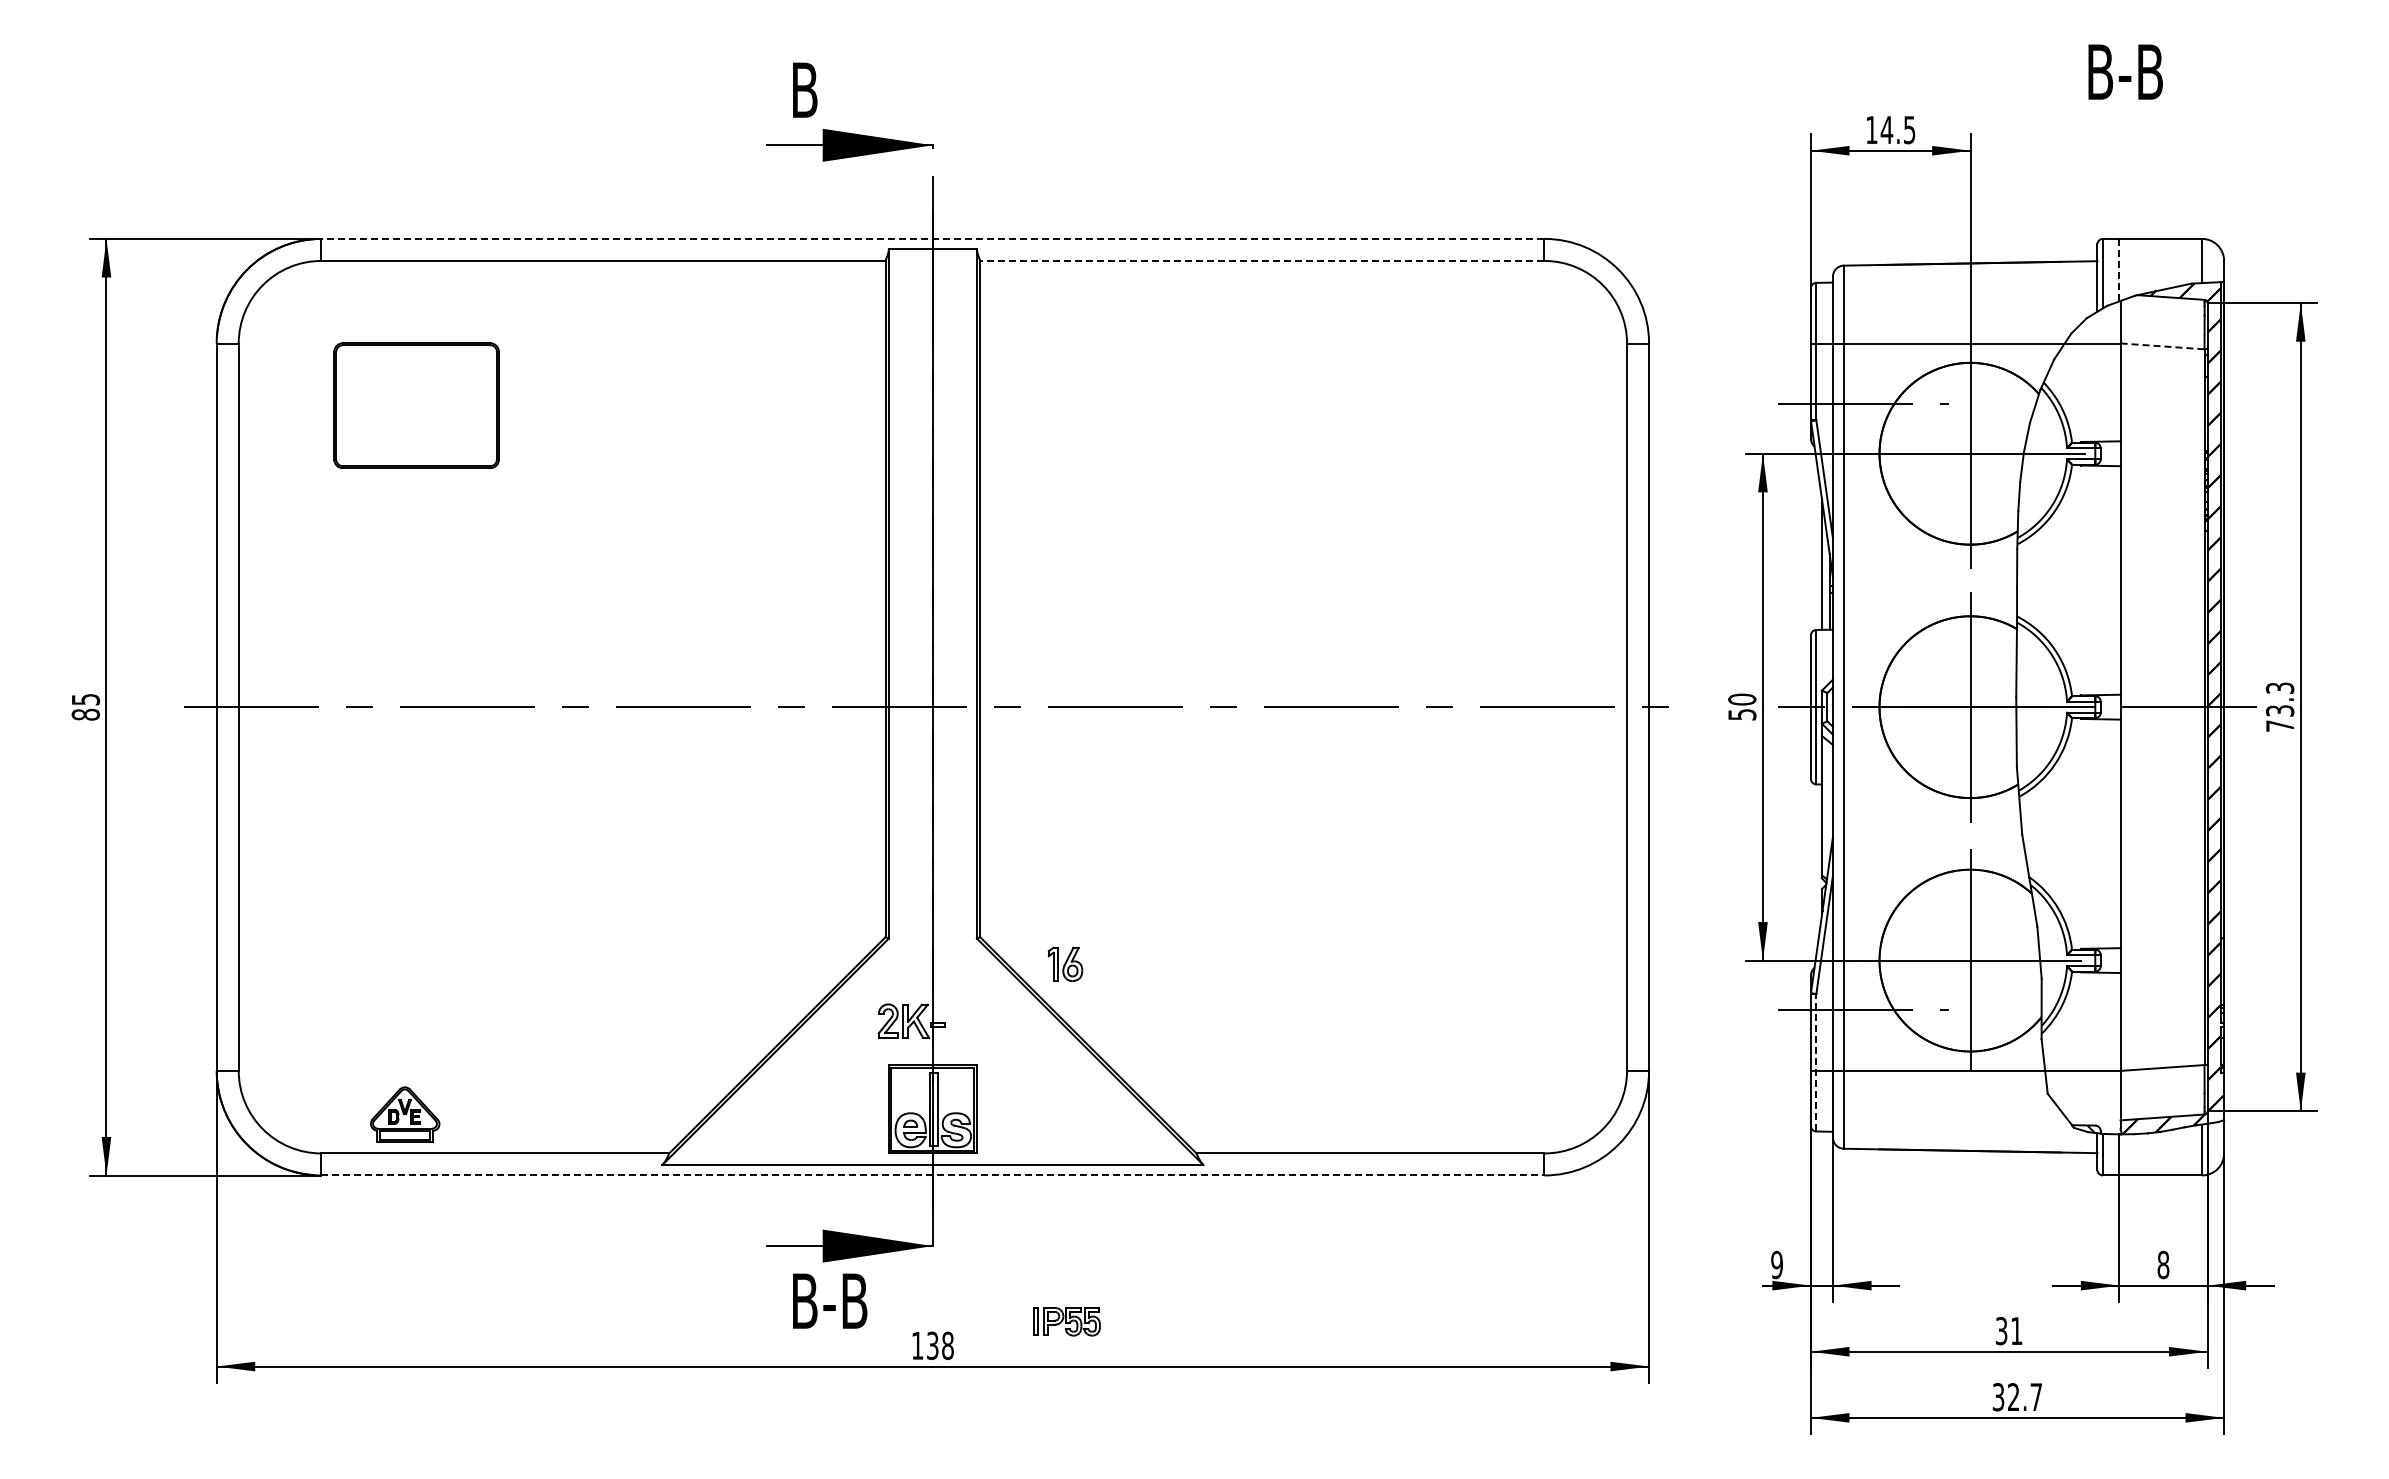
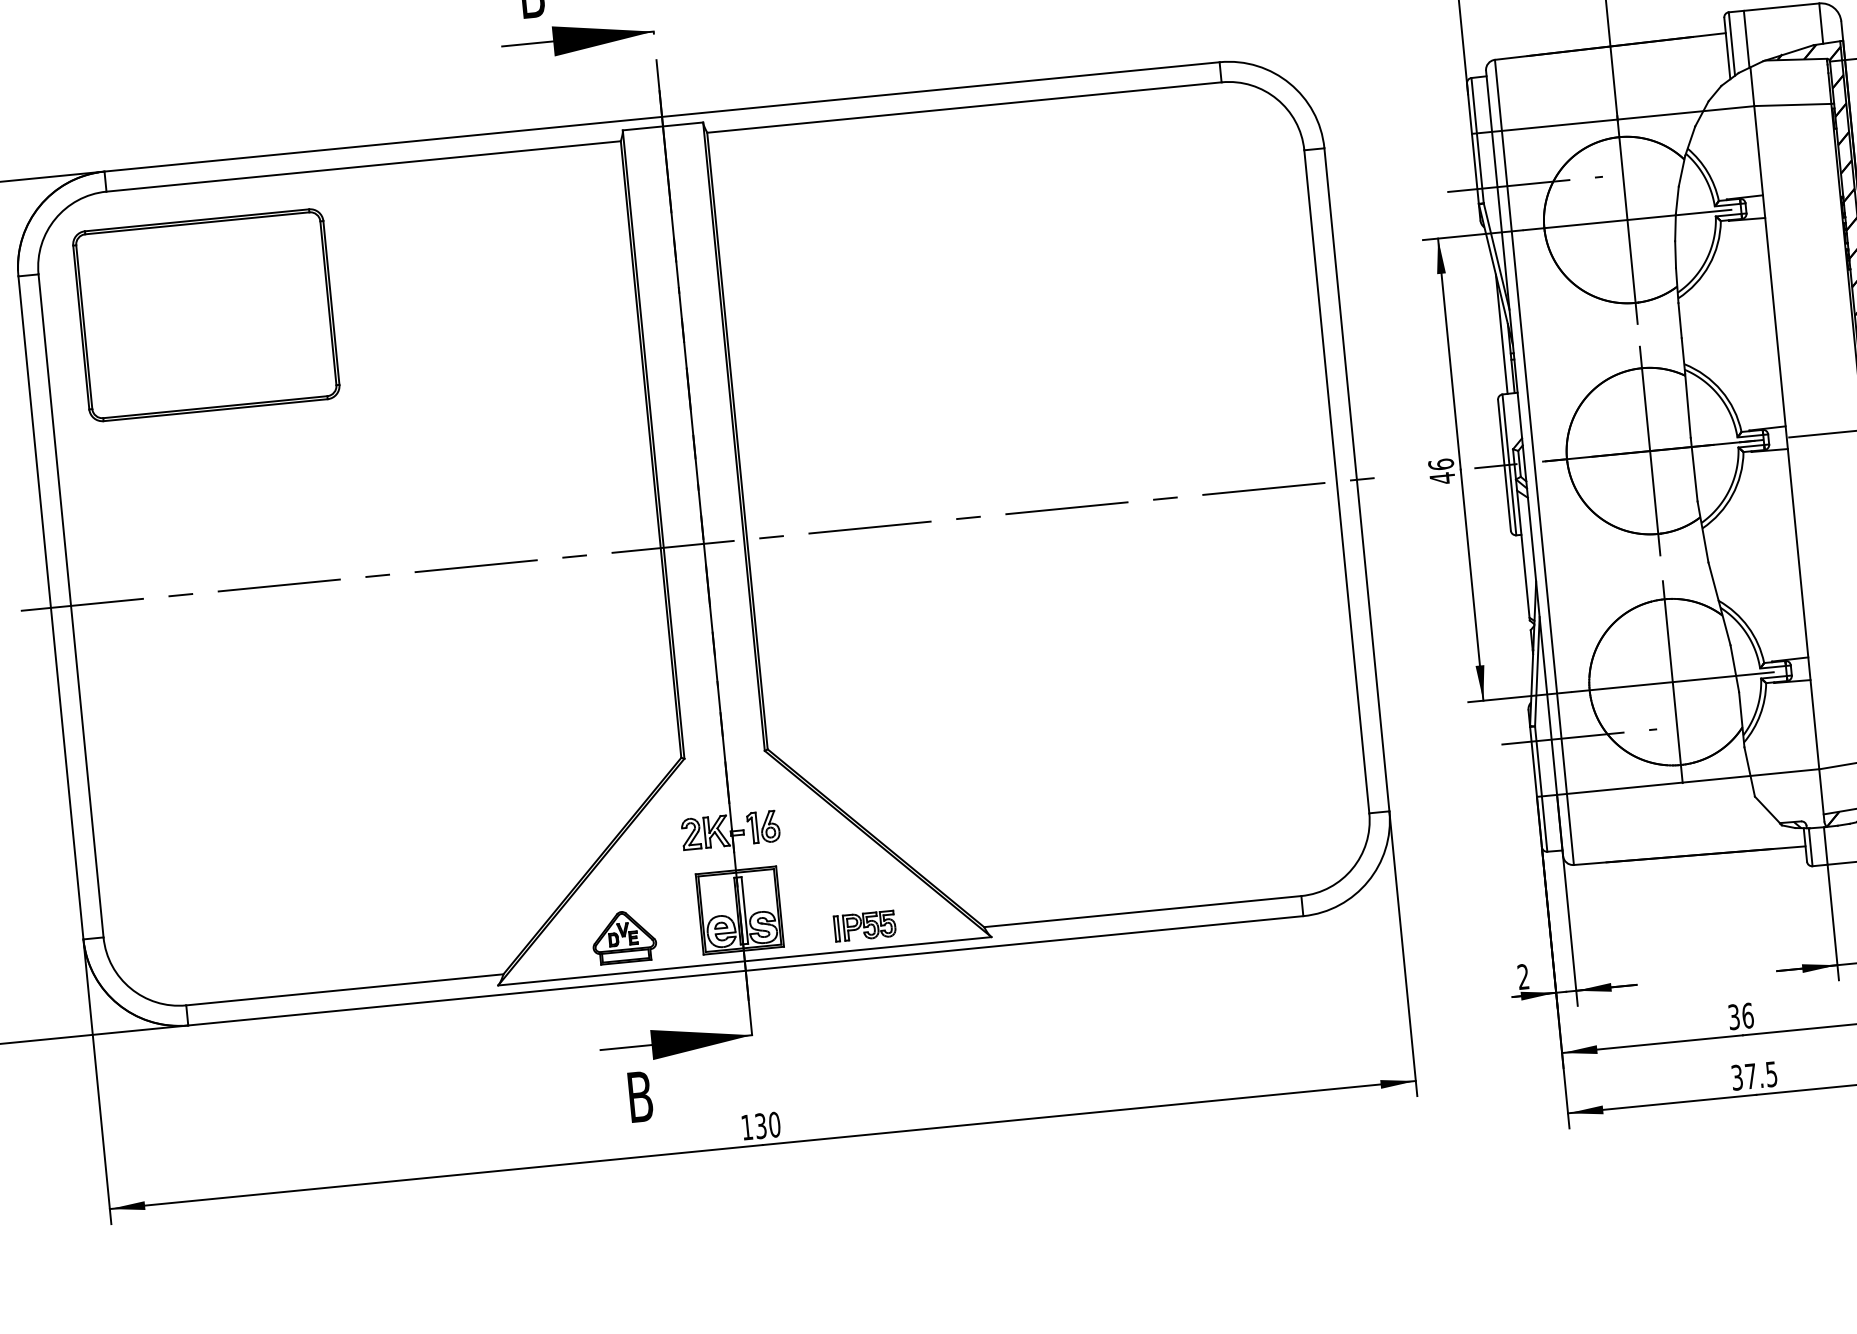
line: (932, 238) -> (661, 116), dashed -> solid
line: (1261, 260) -> (963, 107), dashed -> solid
line: (2119, 269) -> (1746, 38), dashed -> solid
line: (2163, 346) -> (1793, 105), dashed -> solid
part: (416, 405) -> (206, 314), size x1.67
text: (1742, 707) -> (1442, 471), 50 -> 46
part: (1065, 963) -> (763, 826), moved
line: (1816, 1062) -> (1541, 788), dashed -> solid
part: (405, 1114) -> (624, 936), moved
line: (932, 1175) -> (745, 970), dashed -> solid
text: (1776, 1264) -> (1522, 976), 9 -> 2
text: (845, 1300) -> (677, 1092), B-B -> B
part: (1066, 1321) -> (864, 926), moved
text: (2016, 1330) -> (1747, 1015), 31 -> 36
text: (947, 1345) -> (774, 1124), 138 -> 130
text: (2024, 1397) -> (1760, 1075), 32.7 -> 37.5

